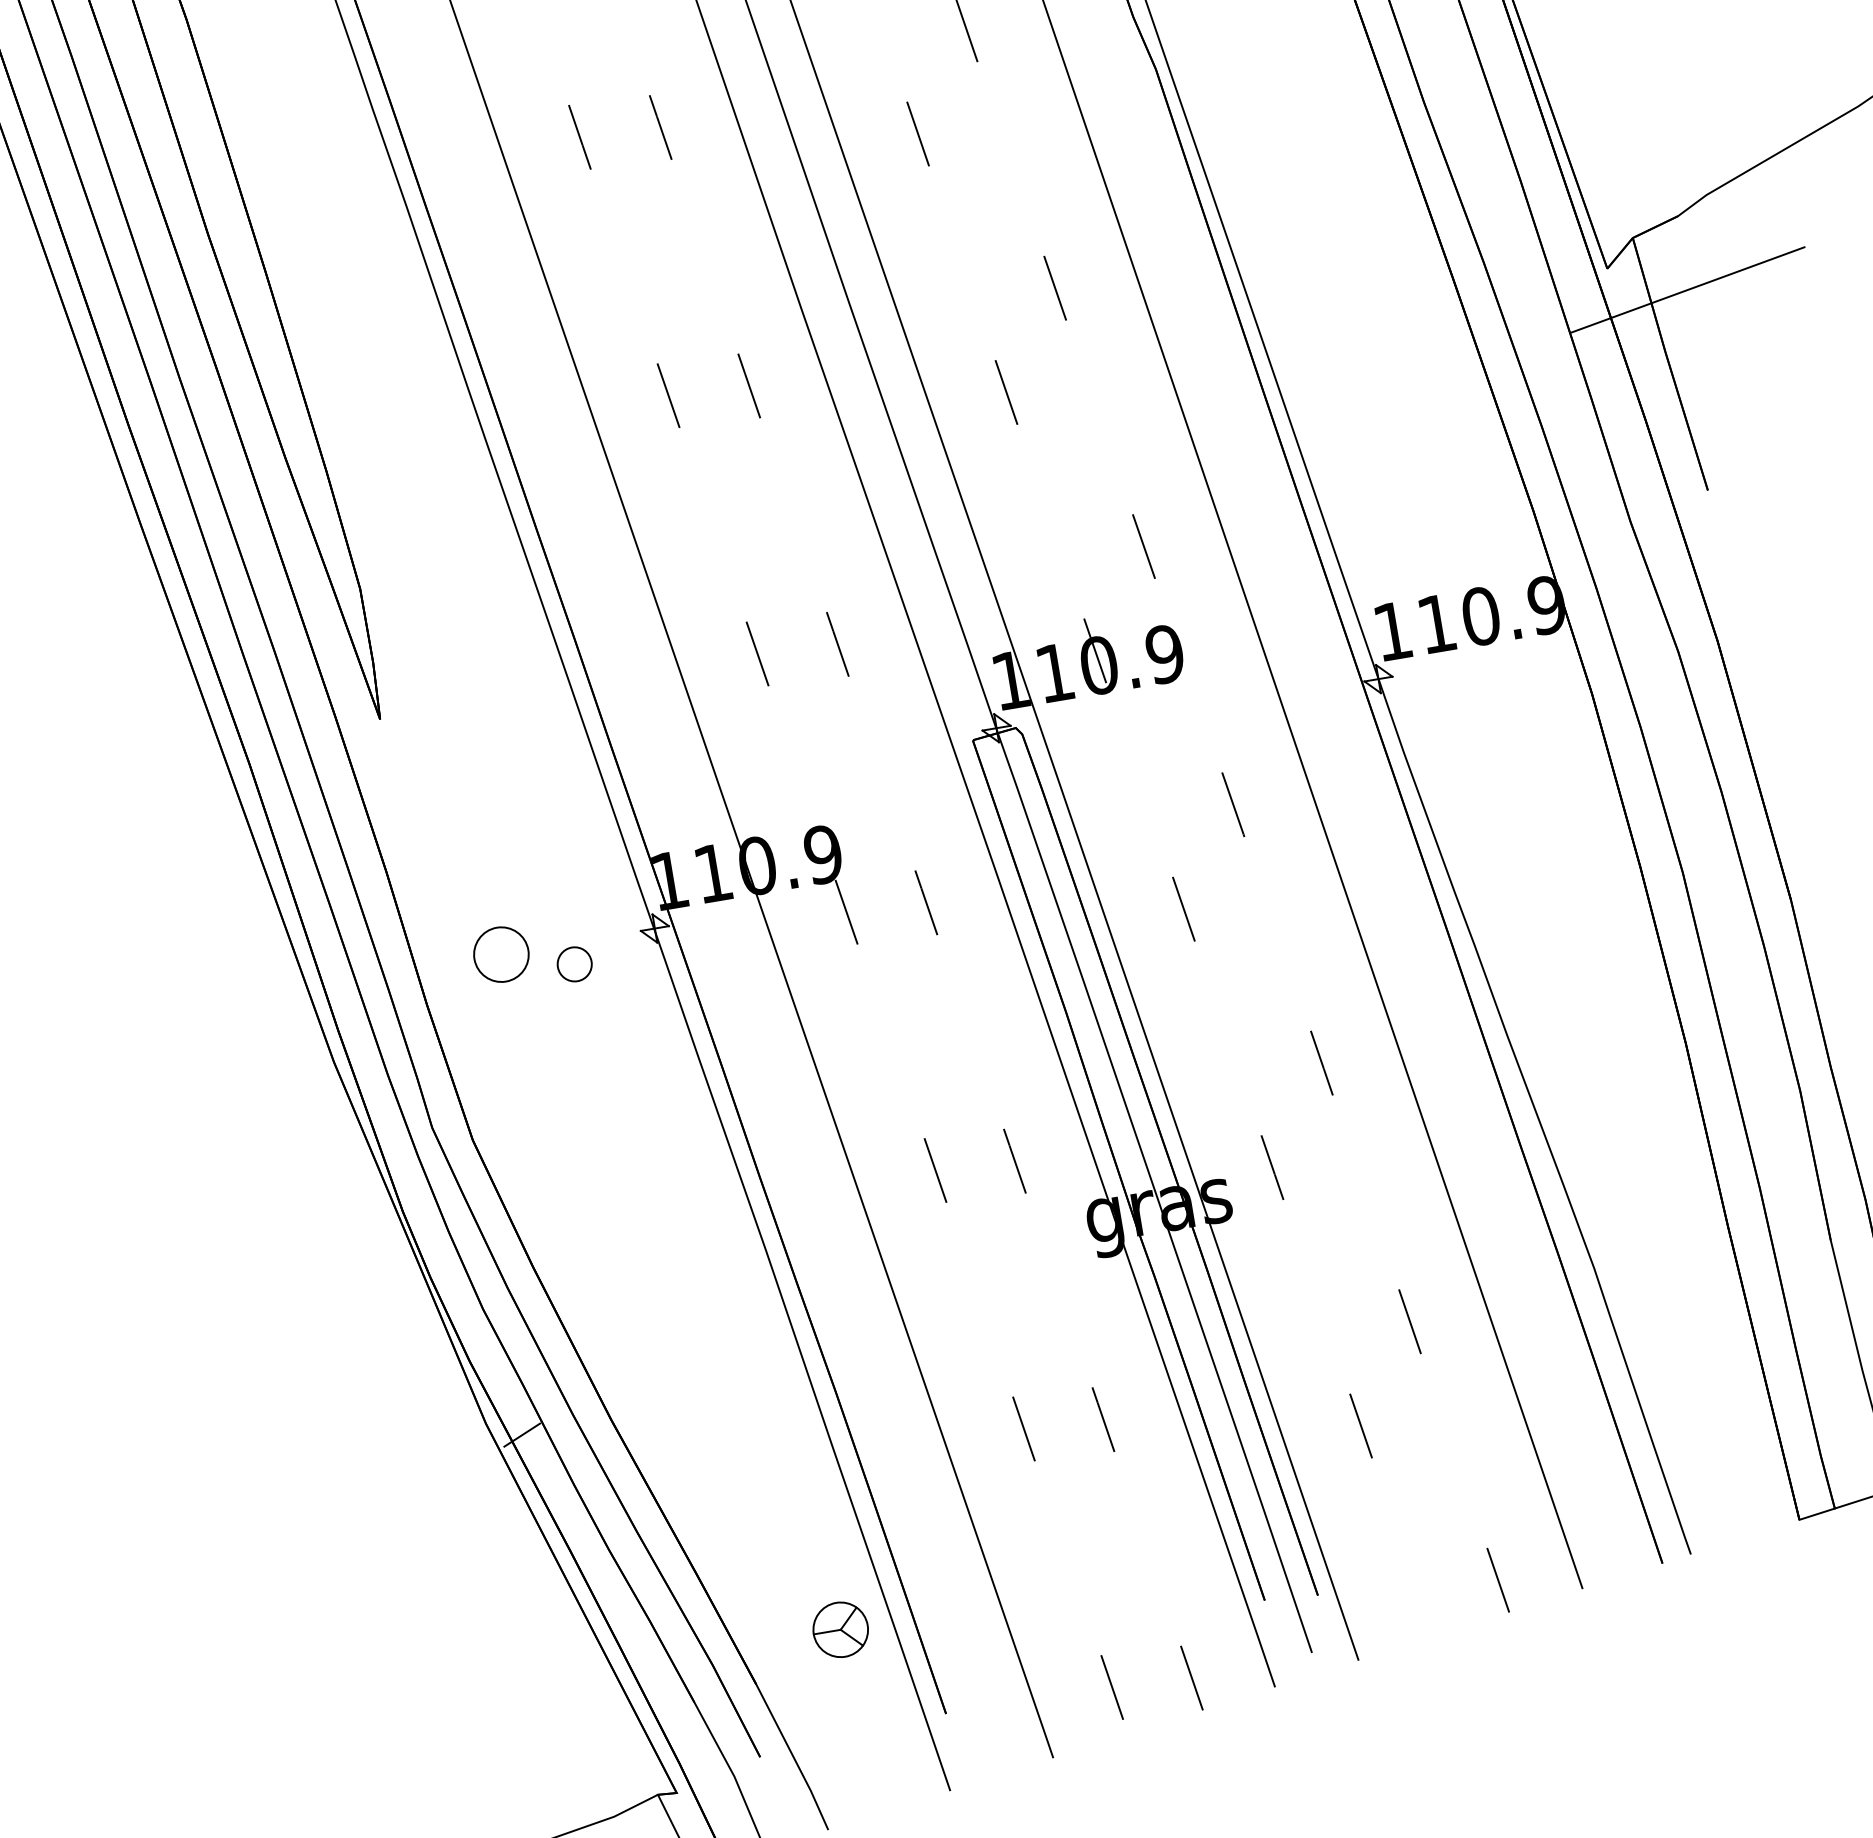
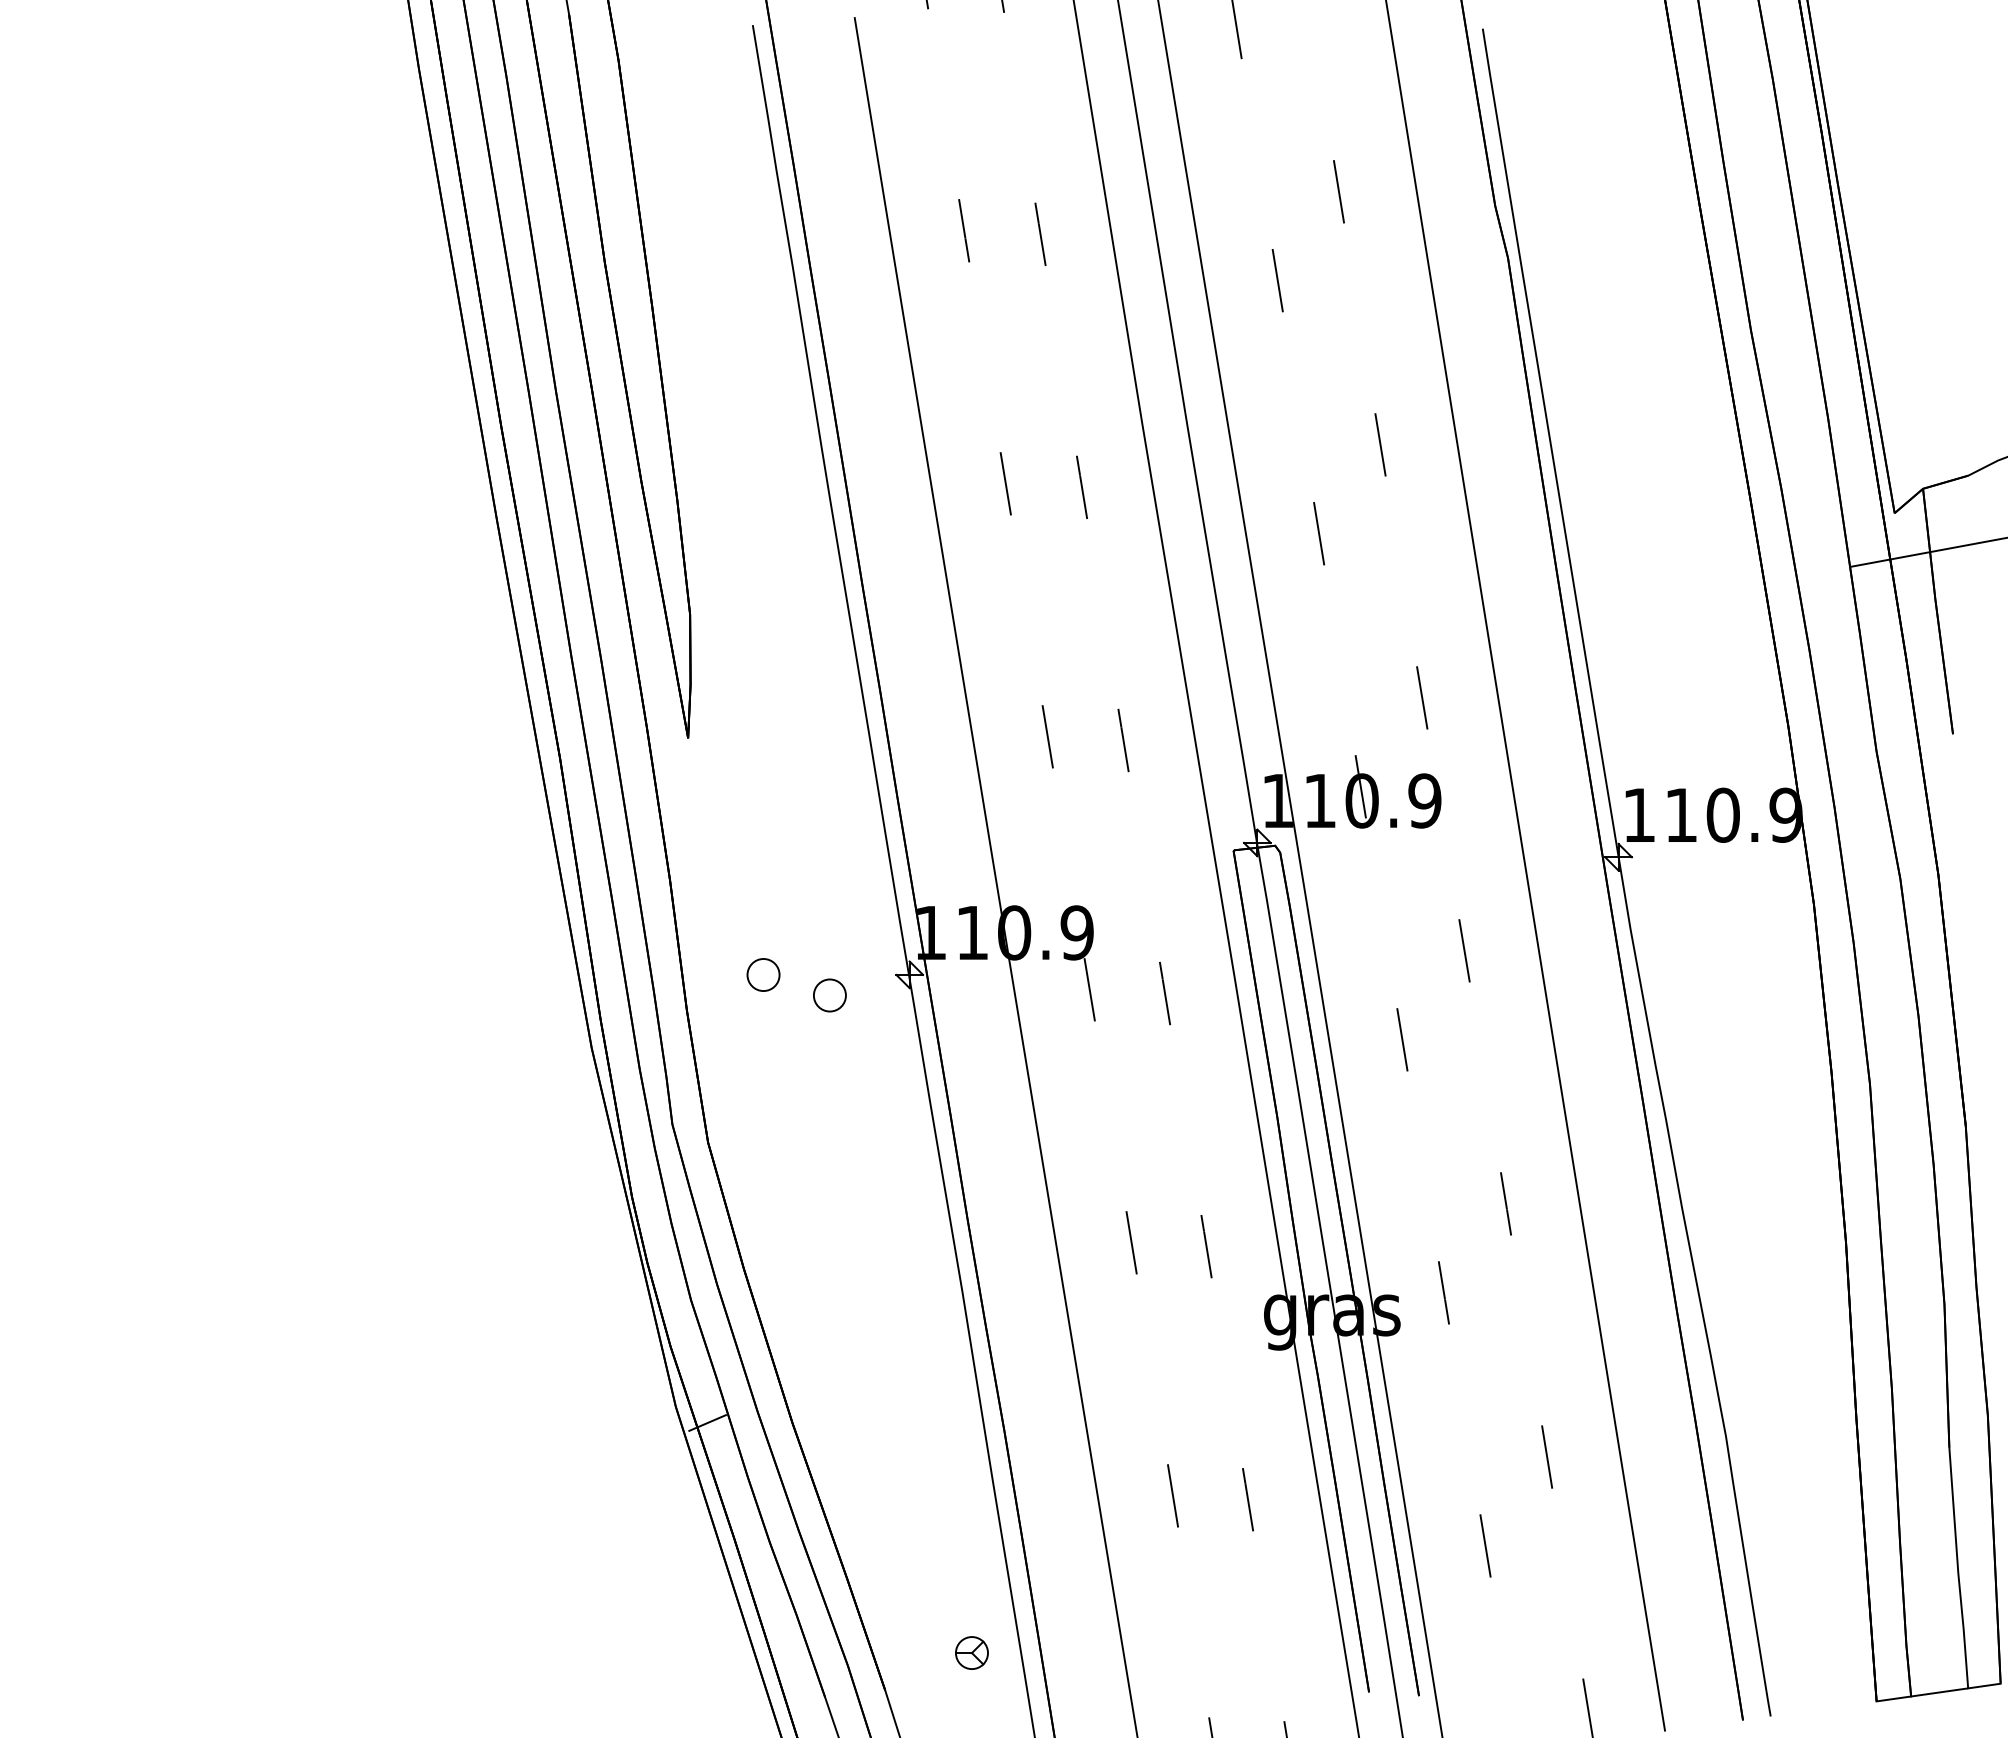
part: (501, 954) -> (763, 974), size x0.62
part: (840, 1629) -> (971, 1652), size x0.62

